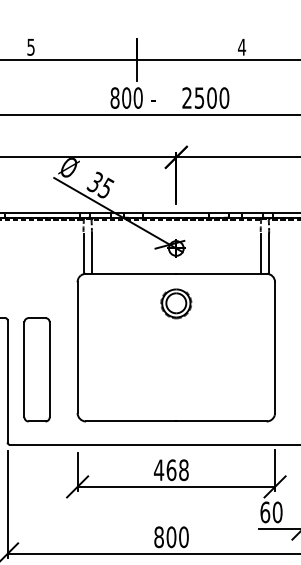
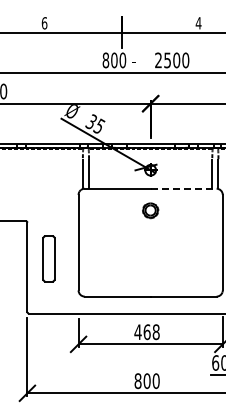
text: (30, 47) -> (44, 23), 5 -> 6
line: (221, 273) -> (183, 188), solid -> dashed
part: (176, 303) -> (150, 210), size x0.7
part: (36, 369) -> (48, 258), size x0.6

